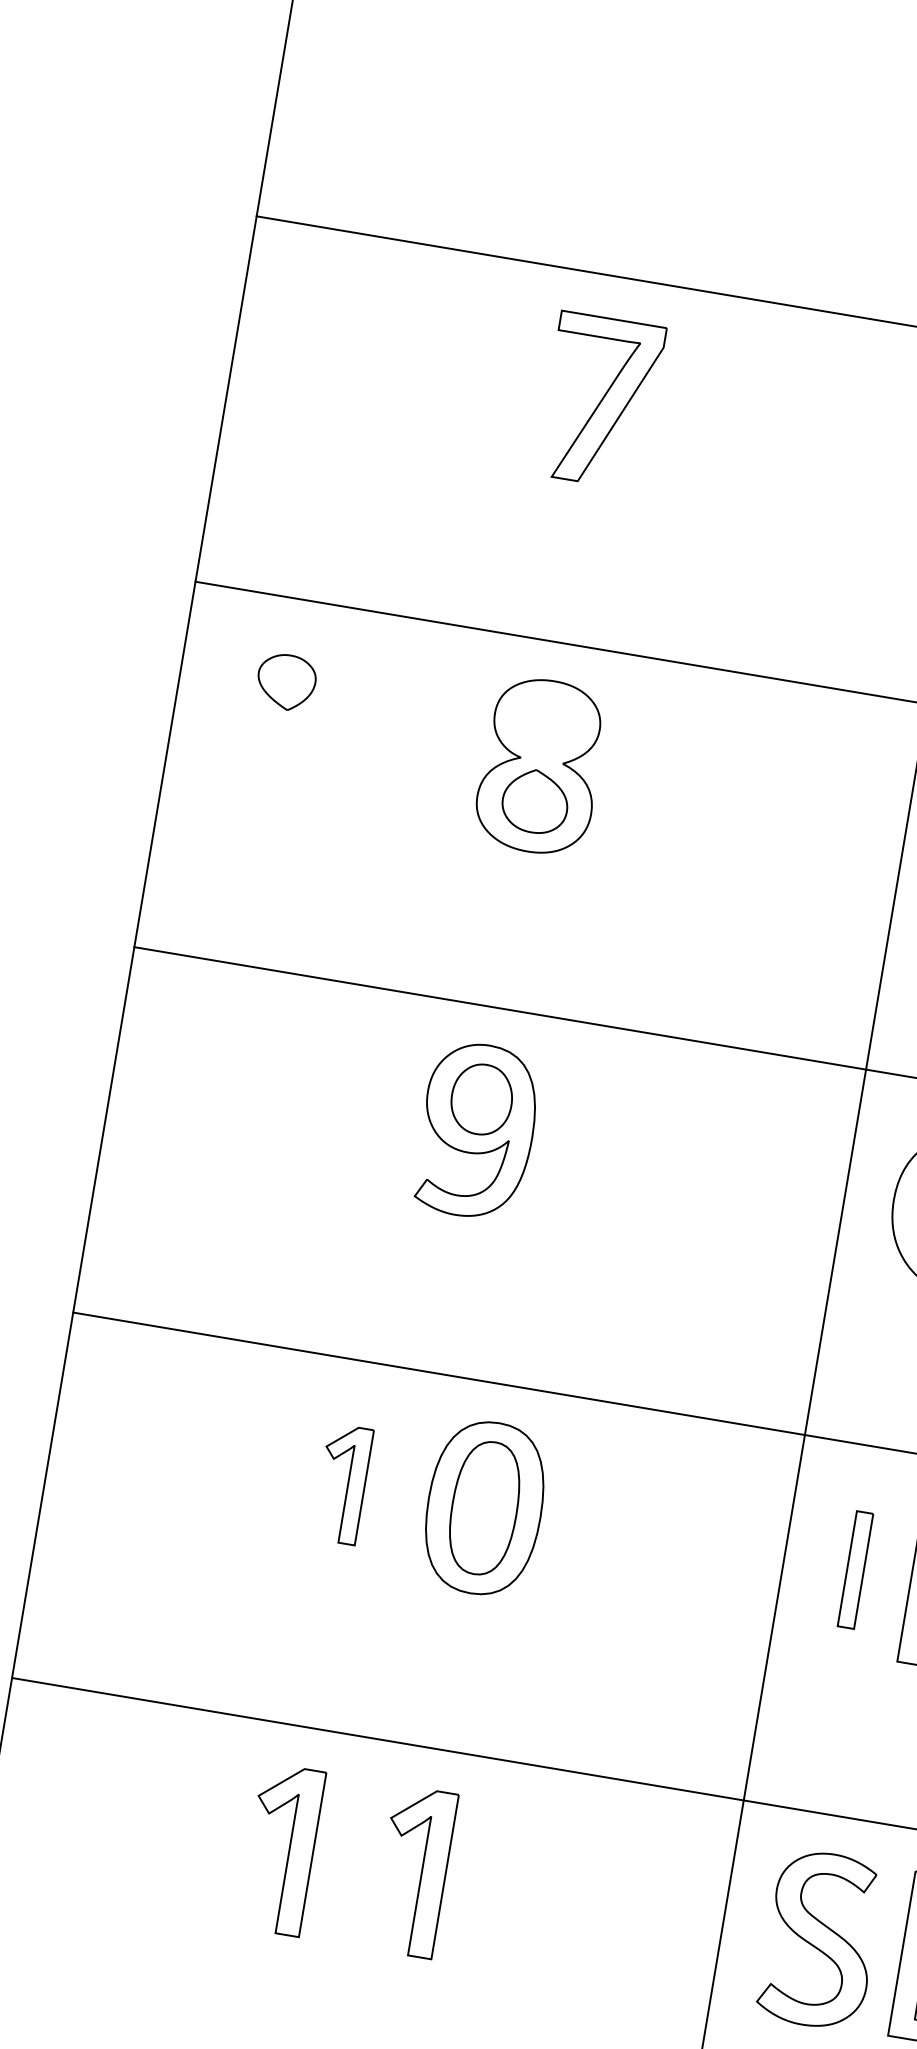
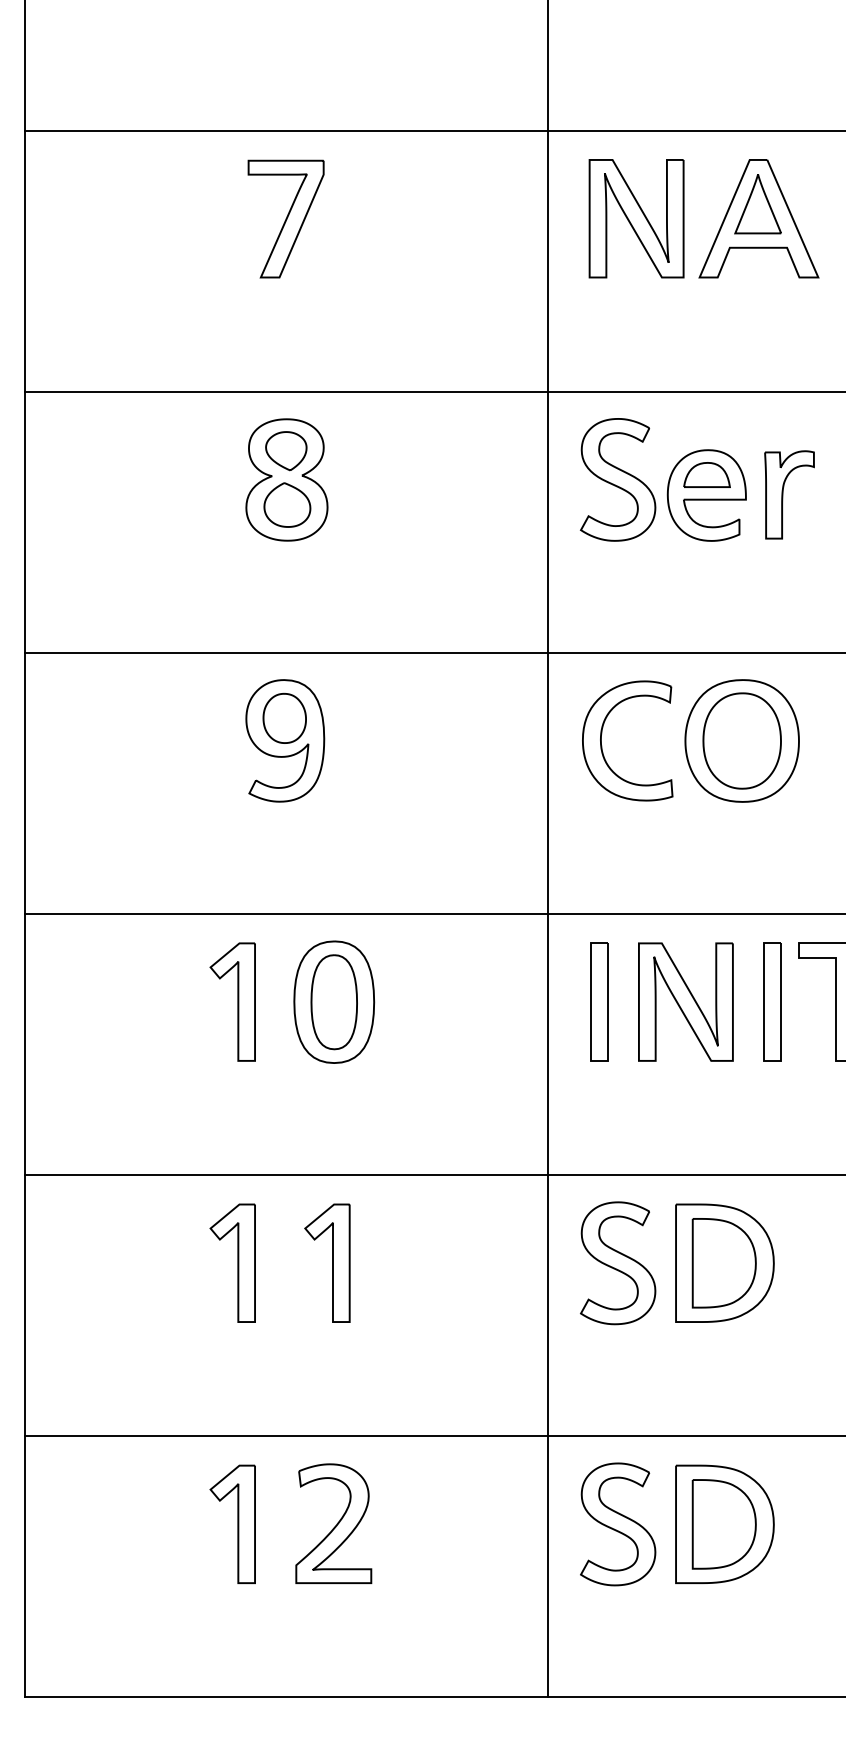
part: (286, 682) -> (286, 451), moved
part: (342, 1483) -> (232, 1001), size x1.43
part: (855, 1569) -> (599, 1001), size x1.43

